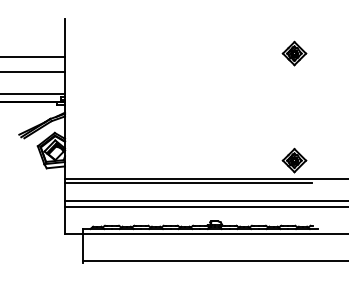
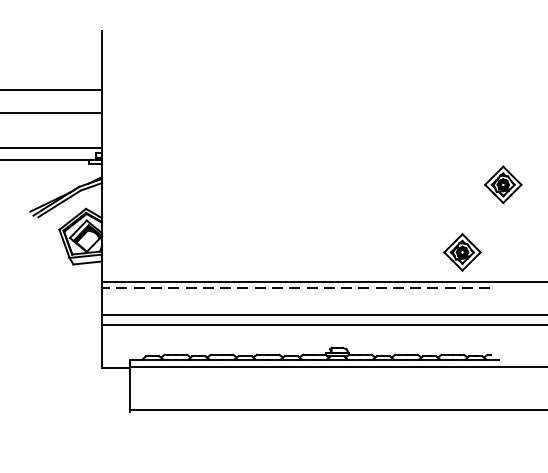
part: (294, 53) -> (503, 184), moved
line: (188, 183) -> (295, 288), solid -> dashed

